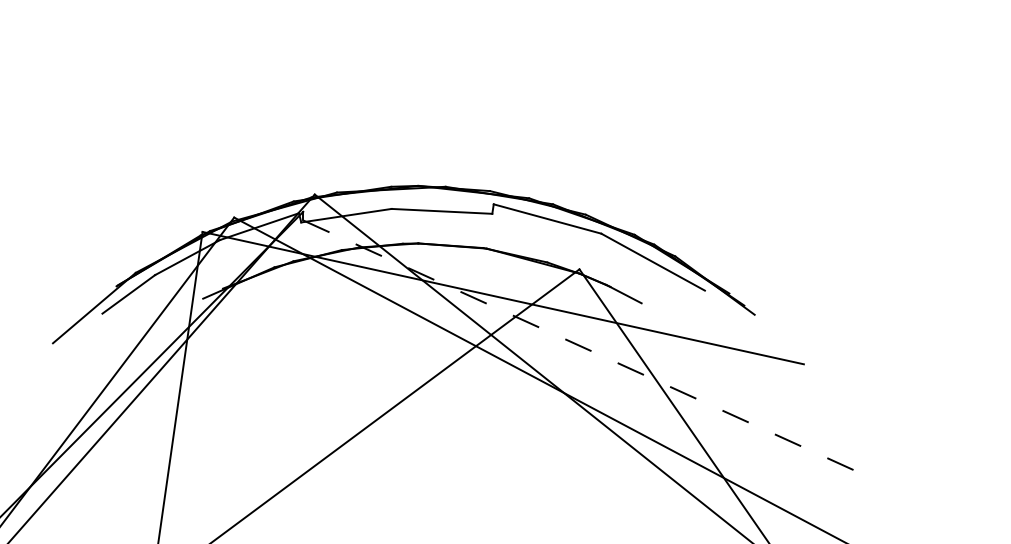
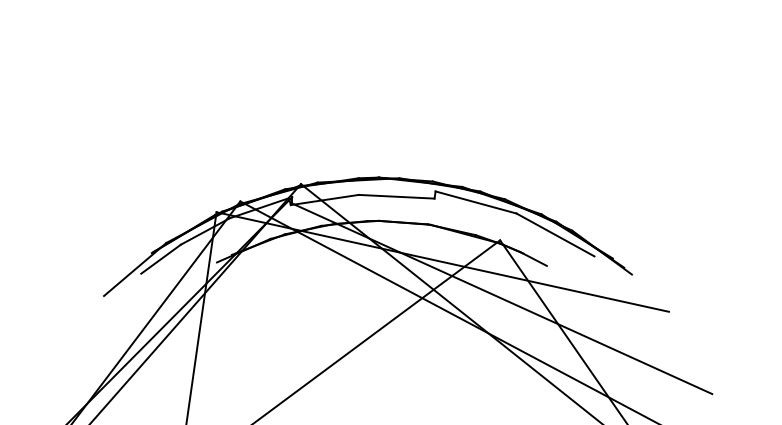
line: (582, 346) -> (502, 298), dashed -> solid

